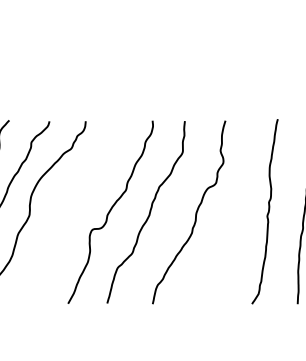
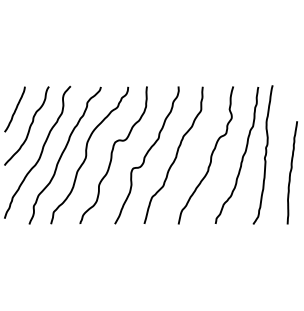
curve: (64, 211) -> (112, 154), added
curve: (236, 216) -> (241, 158), added

